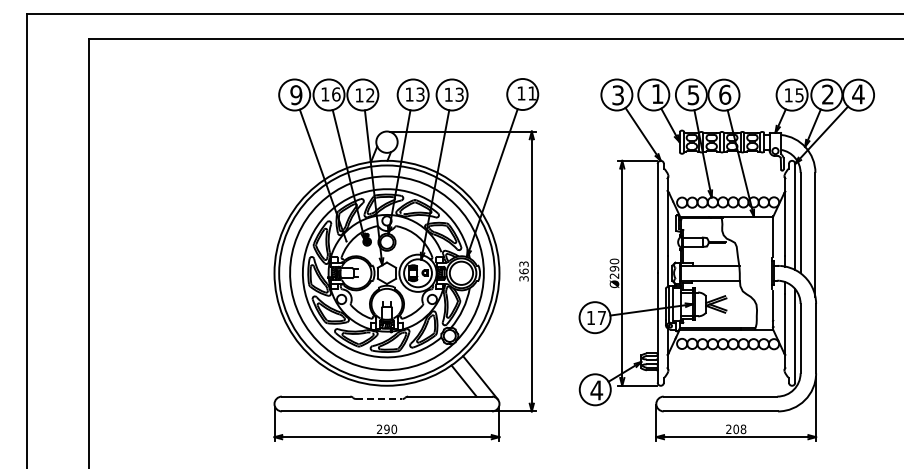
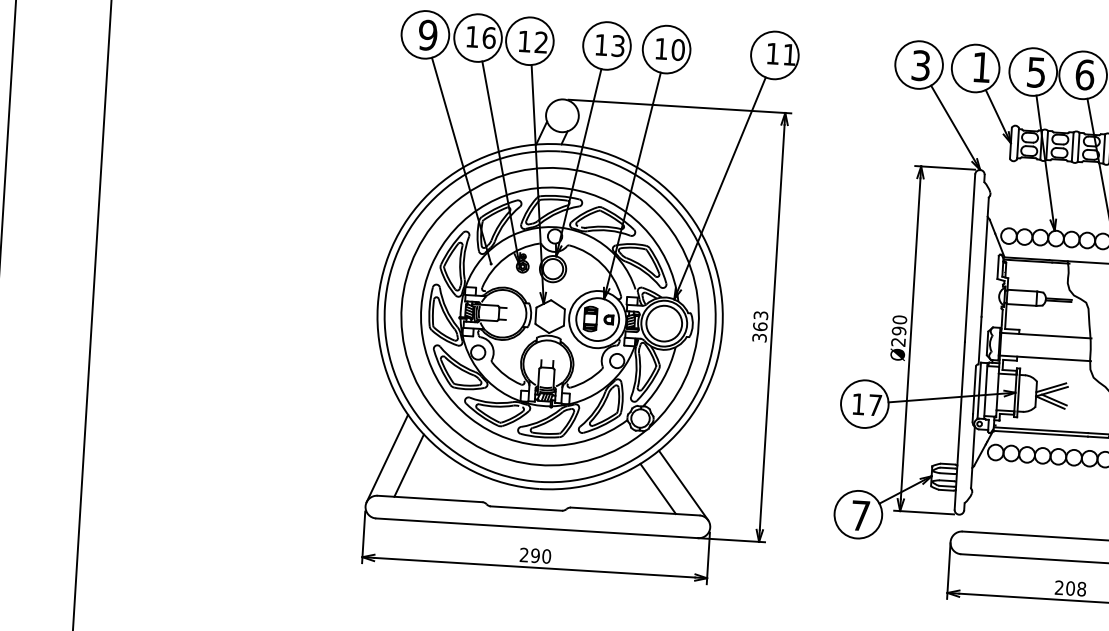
text: (459, 94) -> (678, 49), 13 -> 10
line: (286, 371) -> (386, 457), added
line: (300, 375) -> (408, 465), added
text: (596, 390) -> (860, 515), 4 -> 7
line: (379, 399) -> (526, 509), dashed -> solid

